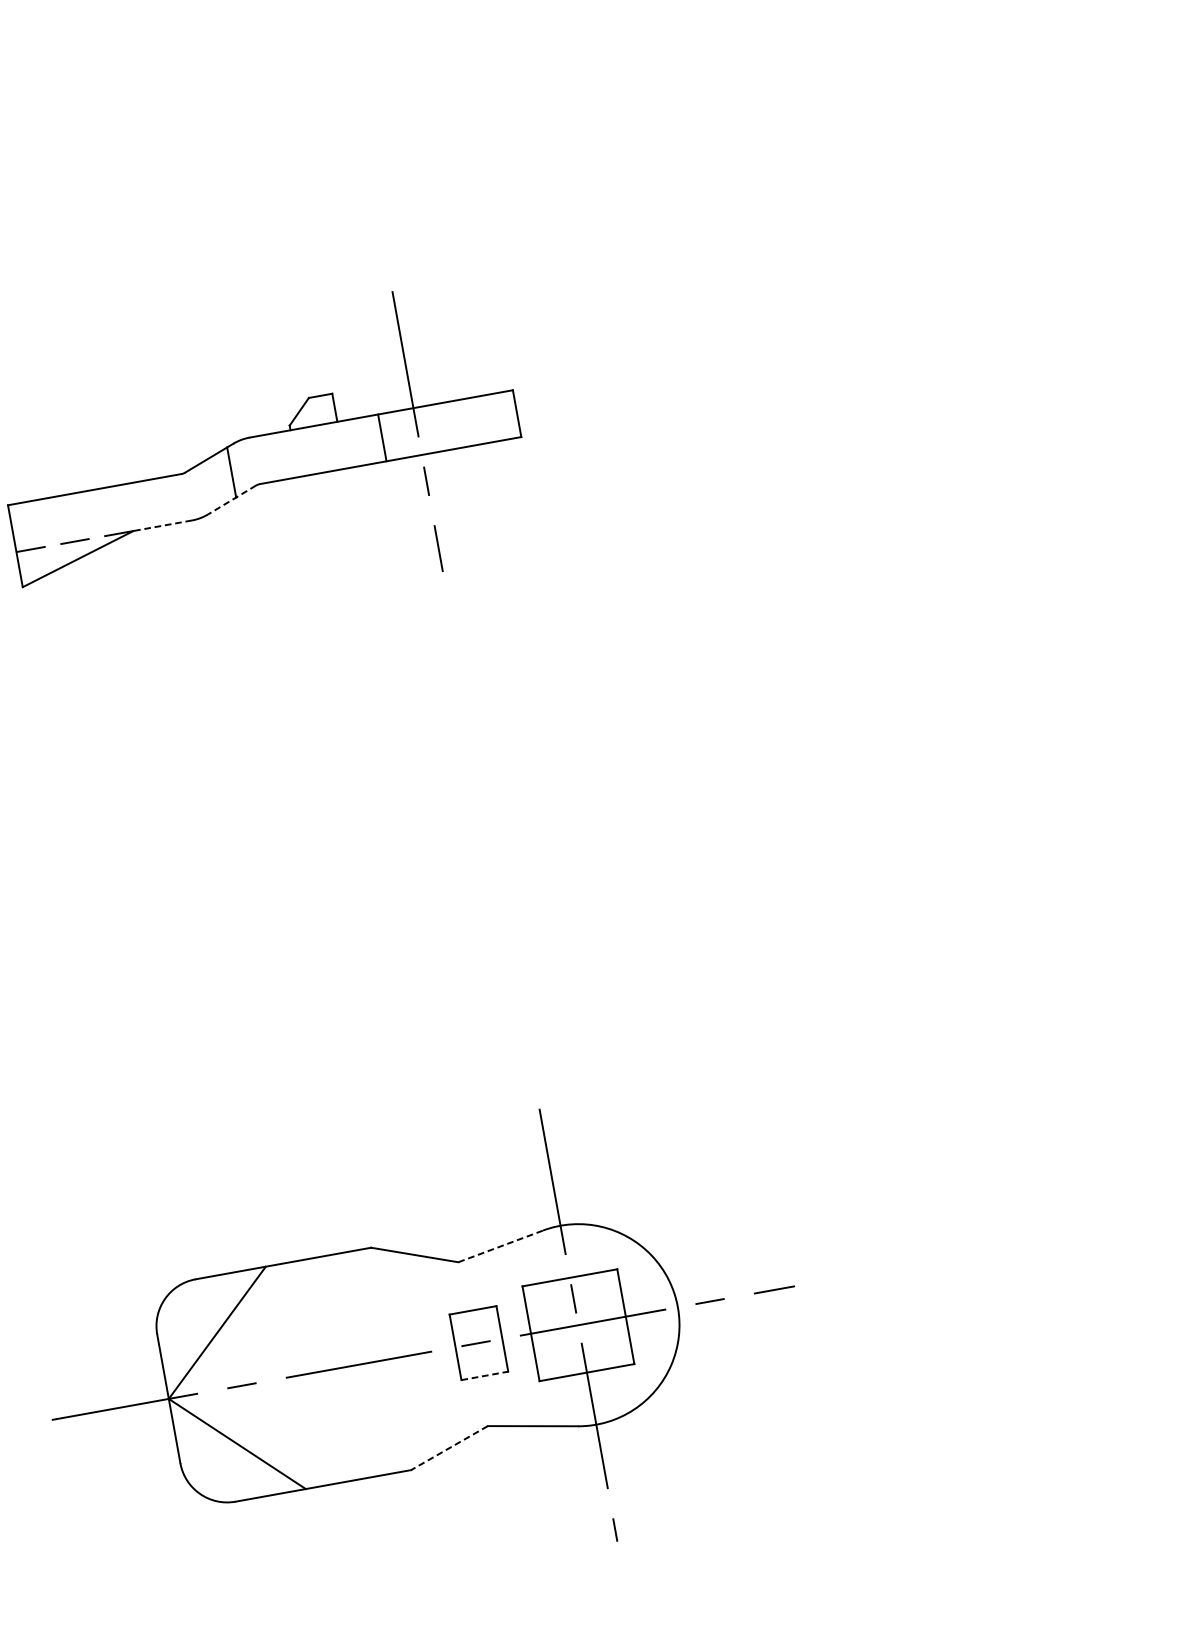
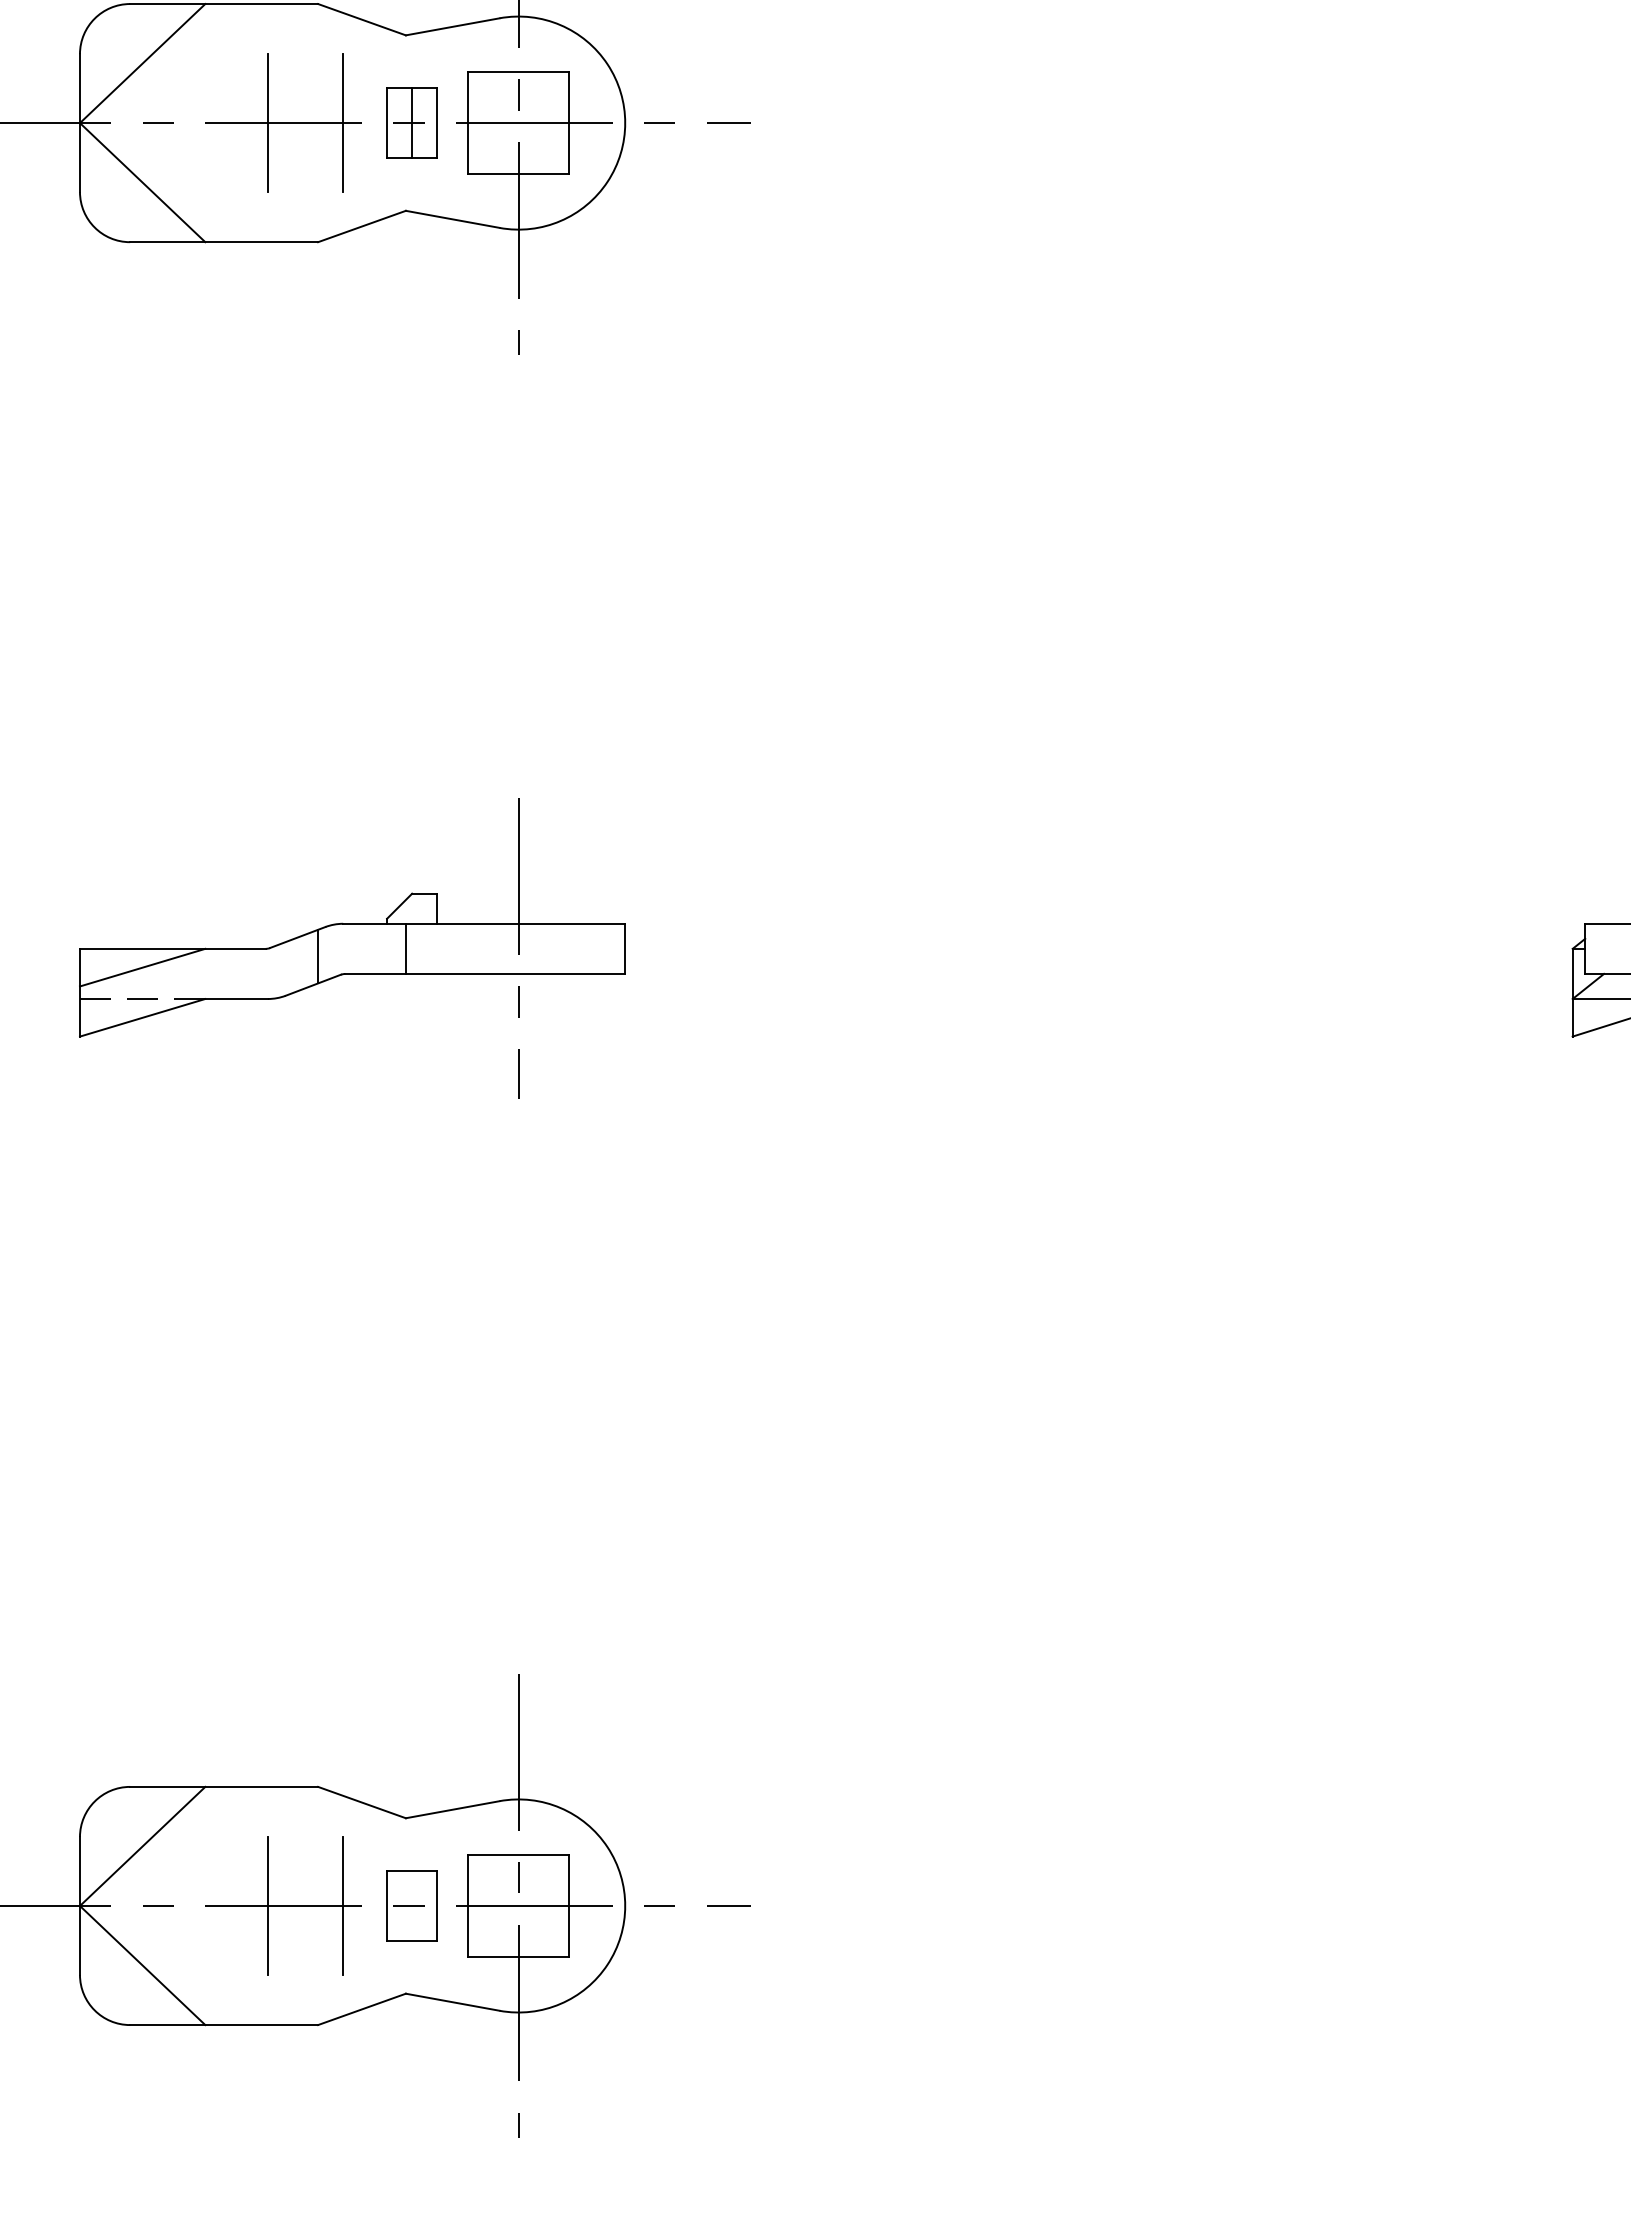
line: (381, 437) -> (405, 948), moved
line: (232, 500) -> (313, 985), dashed -> solid
line: (69, 512) -> (142, 967), added
line: (162, 526) -> (236, 999), dashed -> solid
line: (500, 1246) -> (452, 1809), dashed -> solid
line: (414, 1354) -> (343, 1905), added
line: (344, 1366) -> (268, 1905), added
line: (485, 1376) -> (412, 1941), dashed -> solid
line: (449, 1448) -> (362, 2009), dashed -> solid

